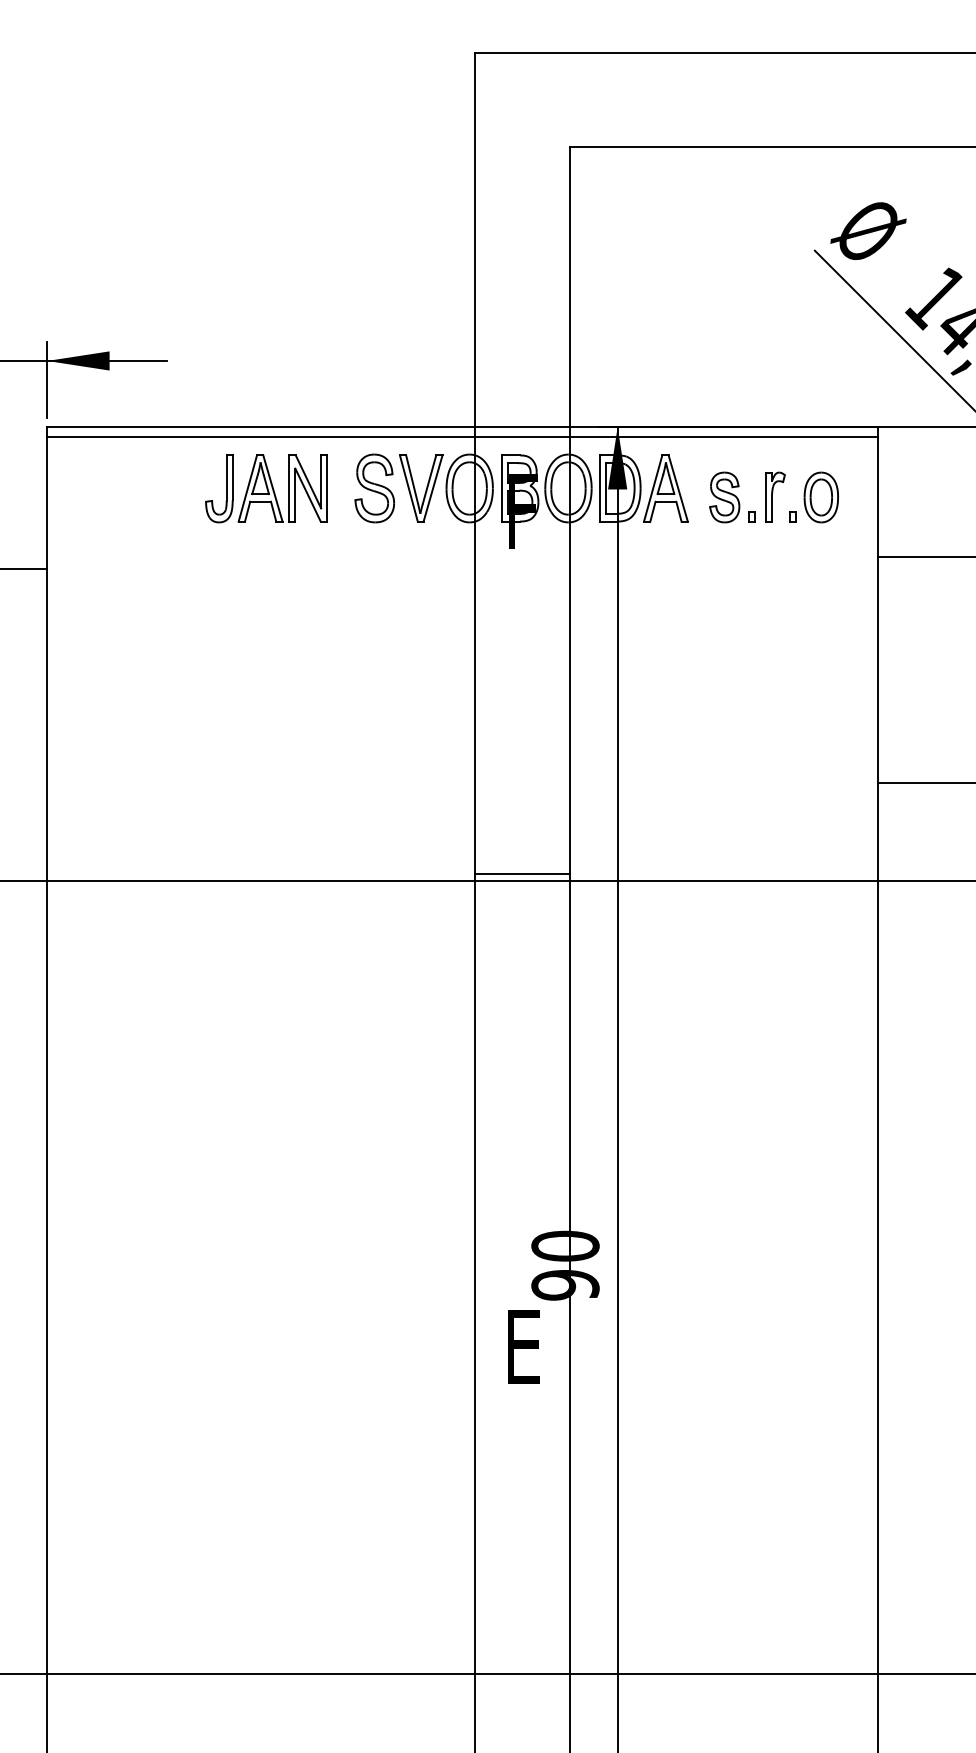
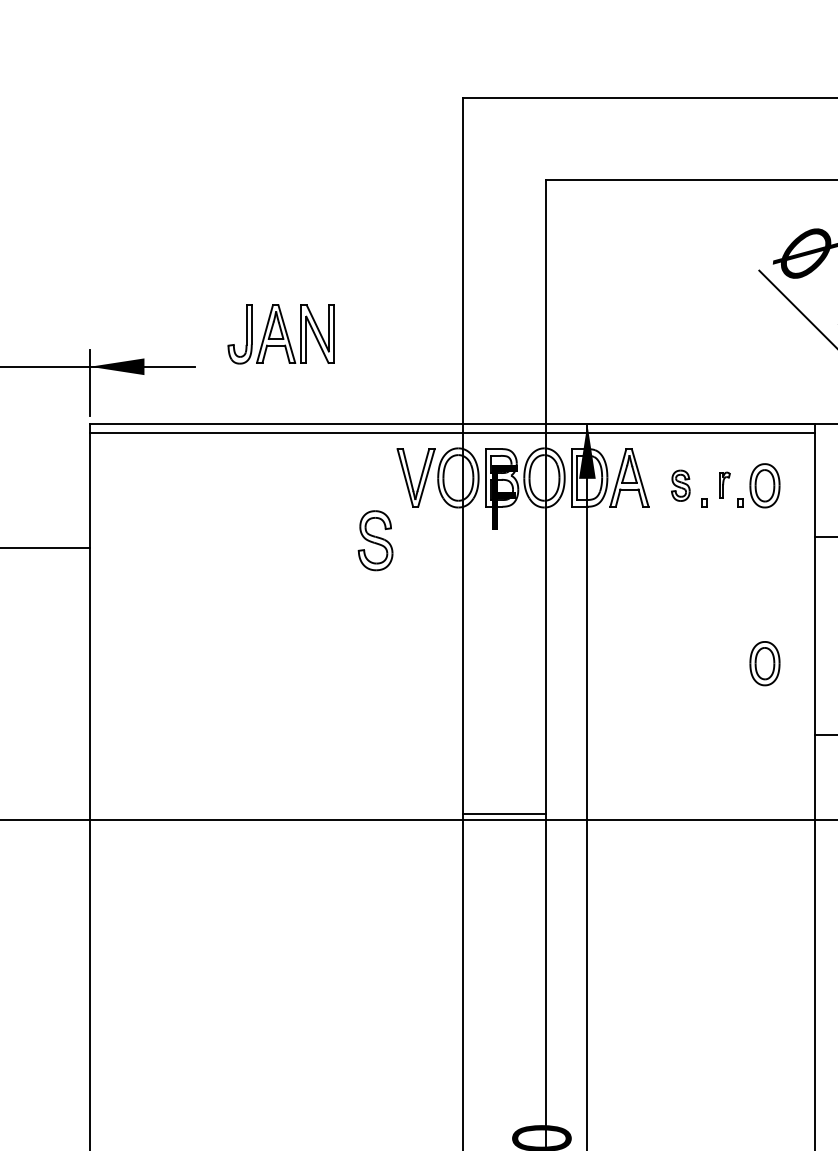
part: (266, 488) -> (281, 334), moved
part: (374, 488) -> (375, 540), moved
part: (775, 496) -> (724, 484), size x0.6
part: (724, 497) -> (680, 485), size x0.7
part: (820, 701) -> (764, 663), added

